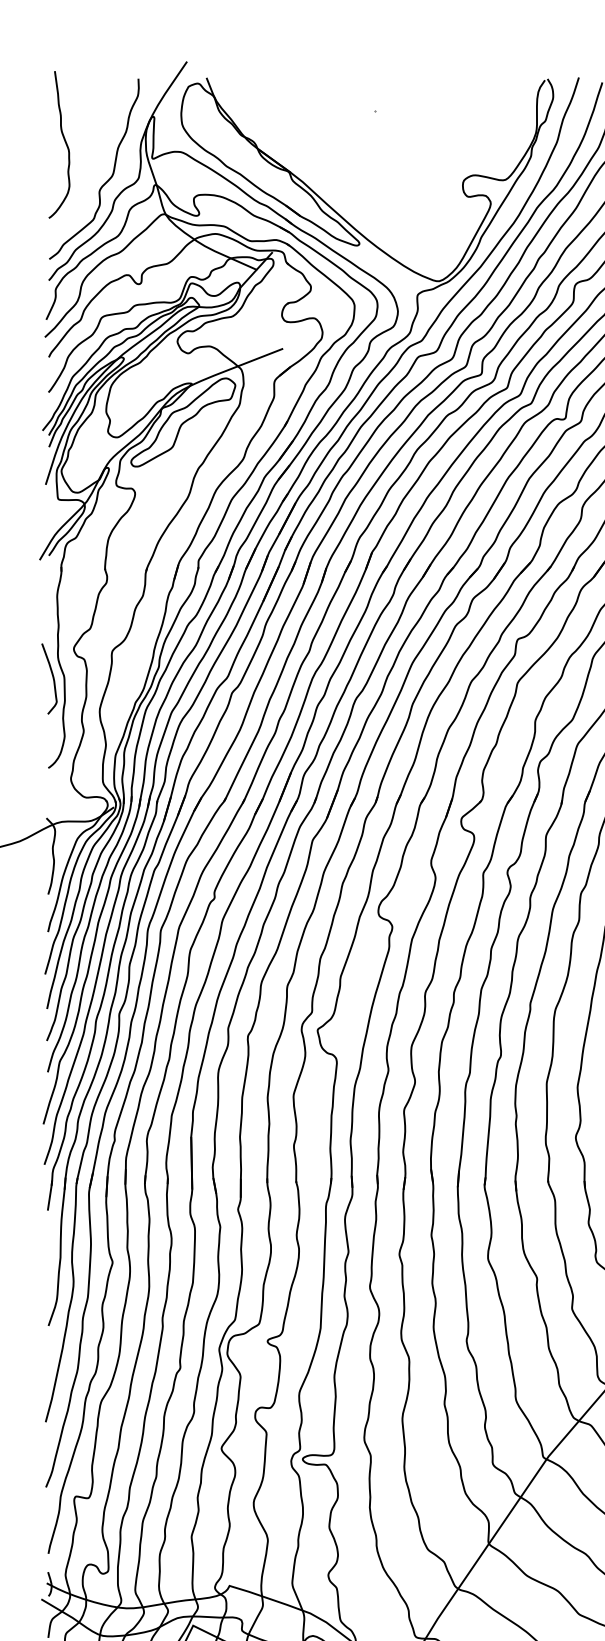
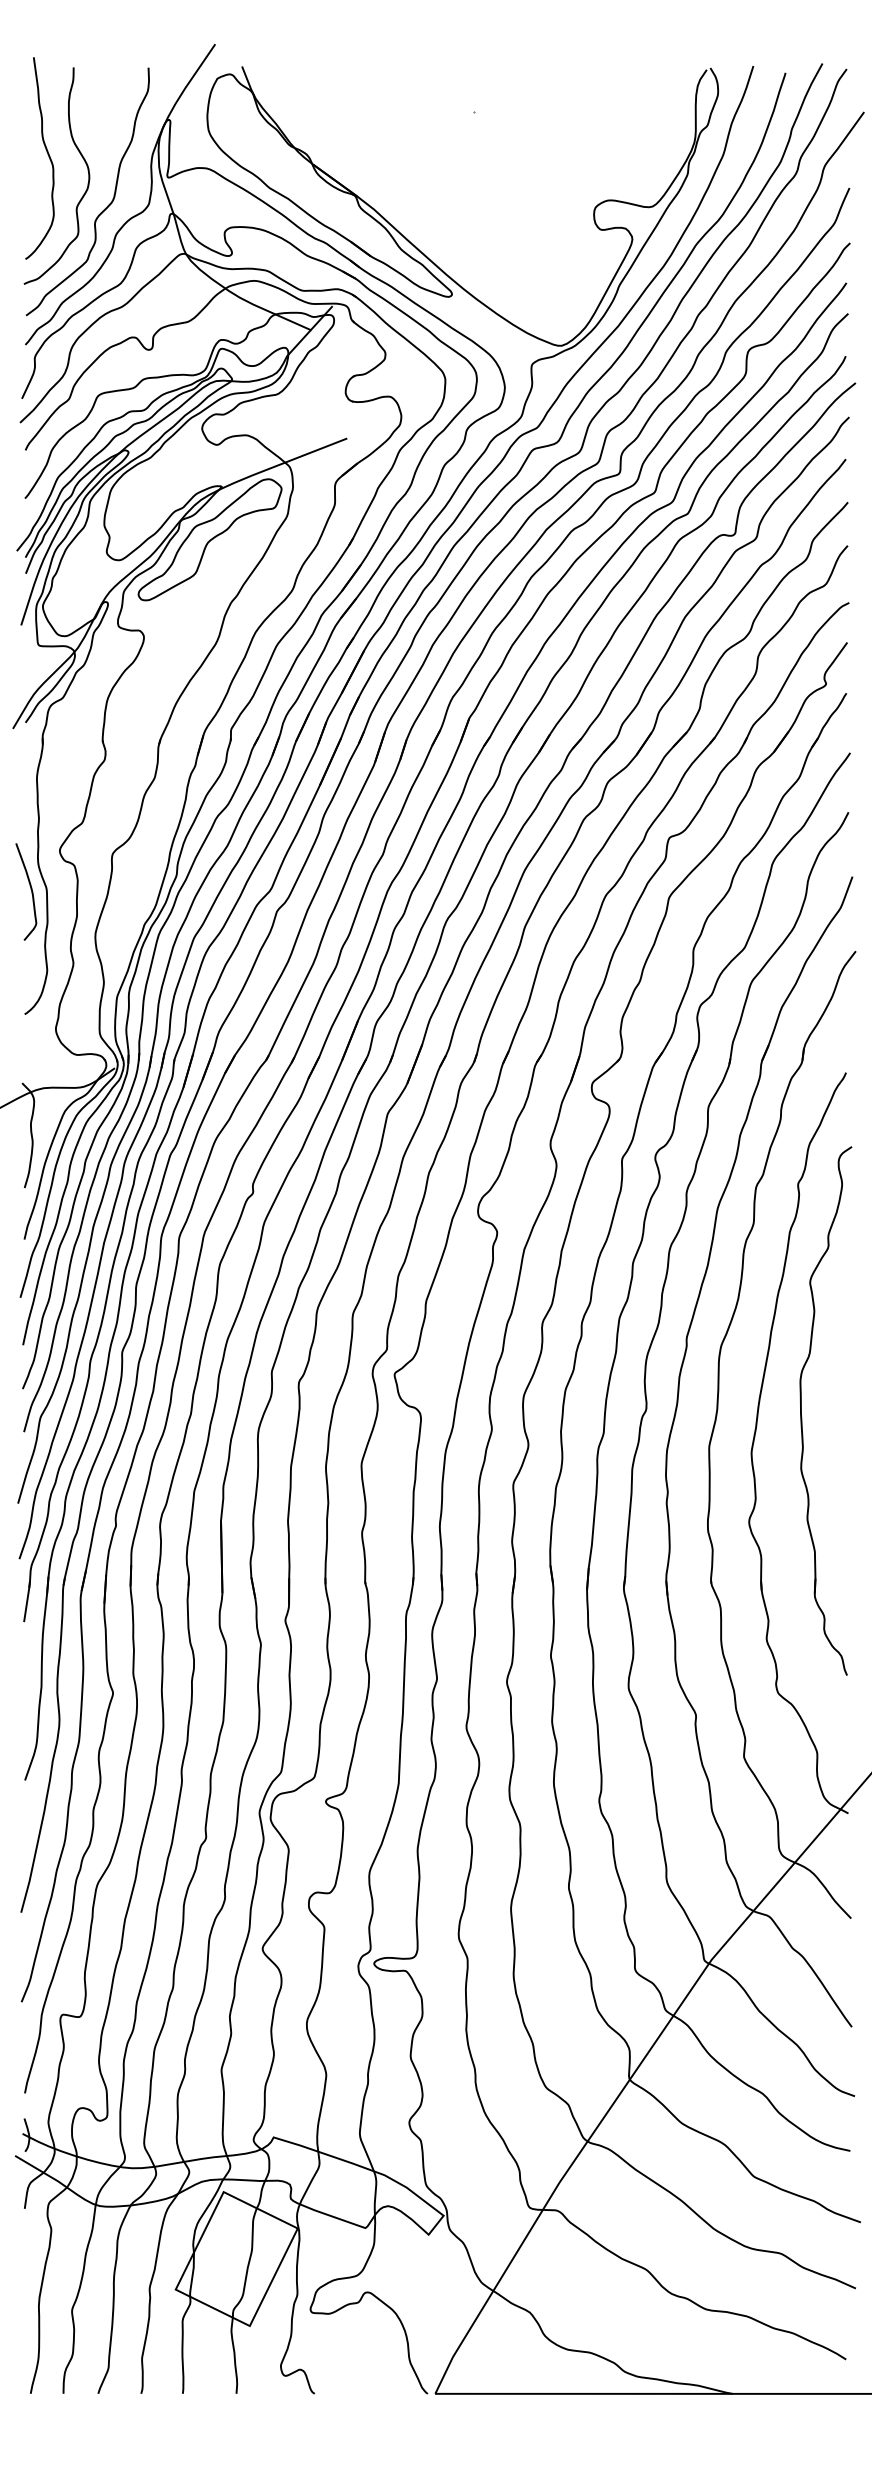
curve: (91, 147) -> (84, 162), added

